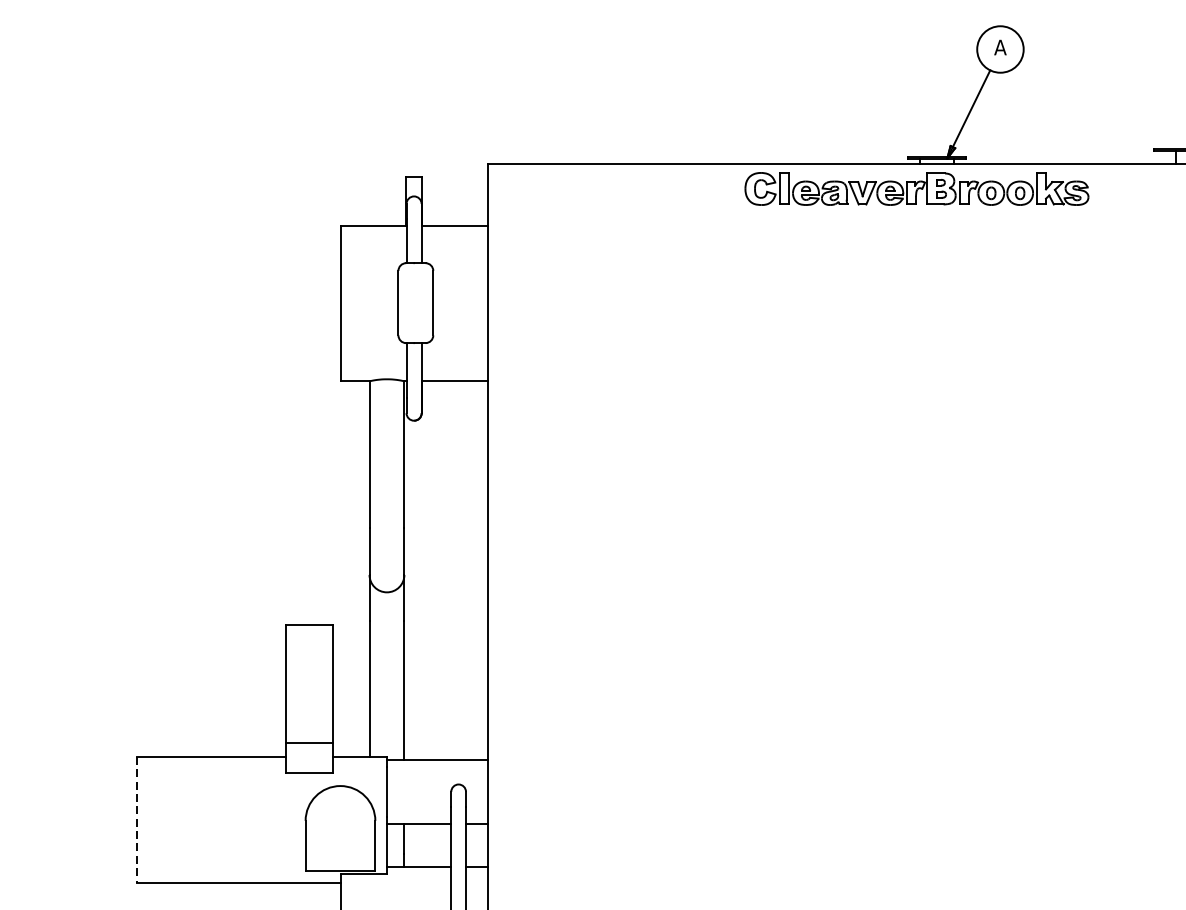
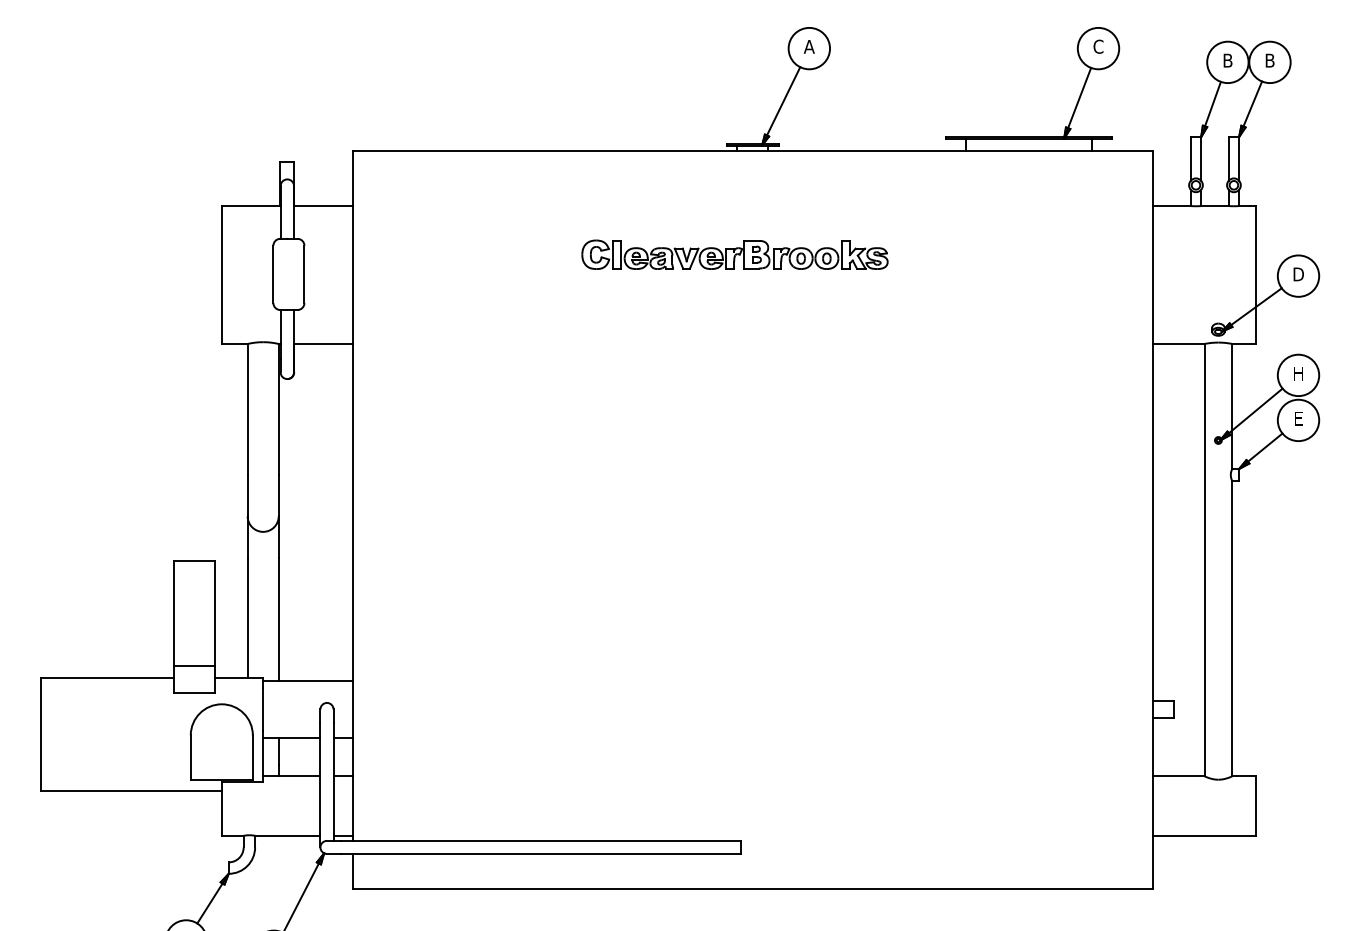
part: (916, 188) -> (734, 254), moved
line: (136, 819) -> (40, 734), dashed -> solid

